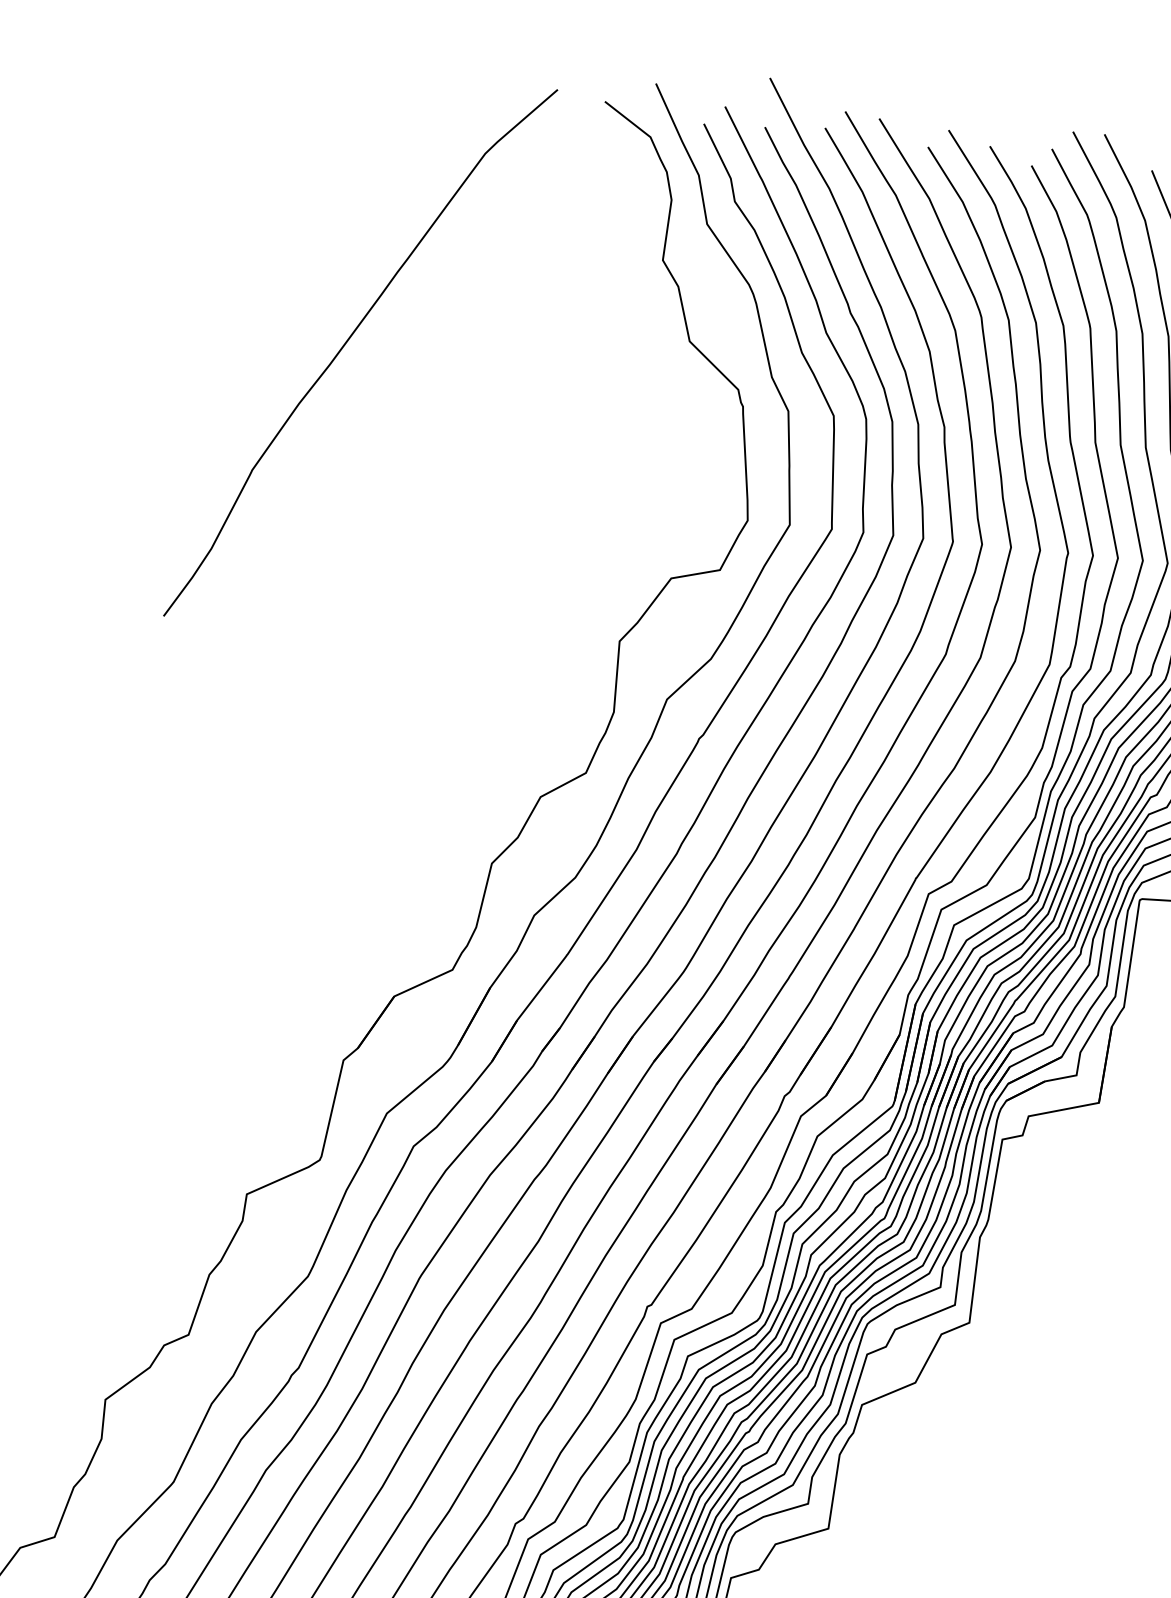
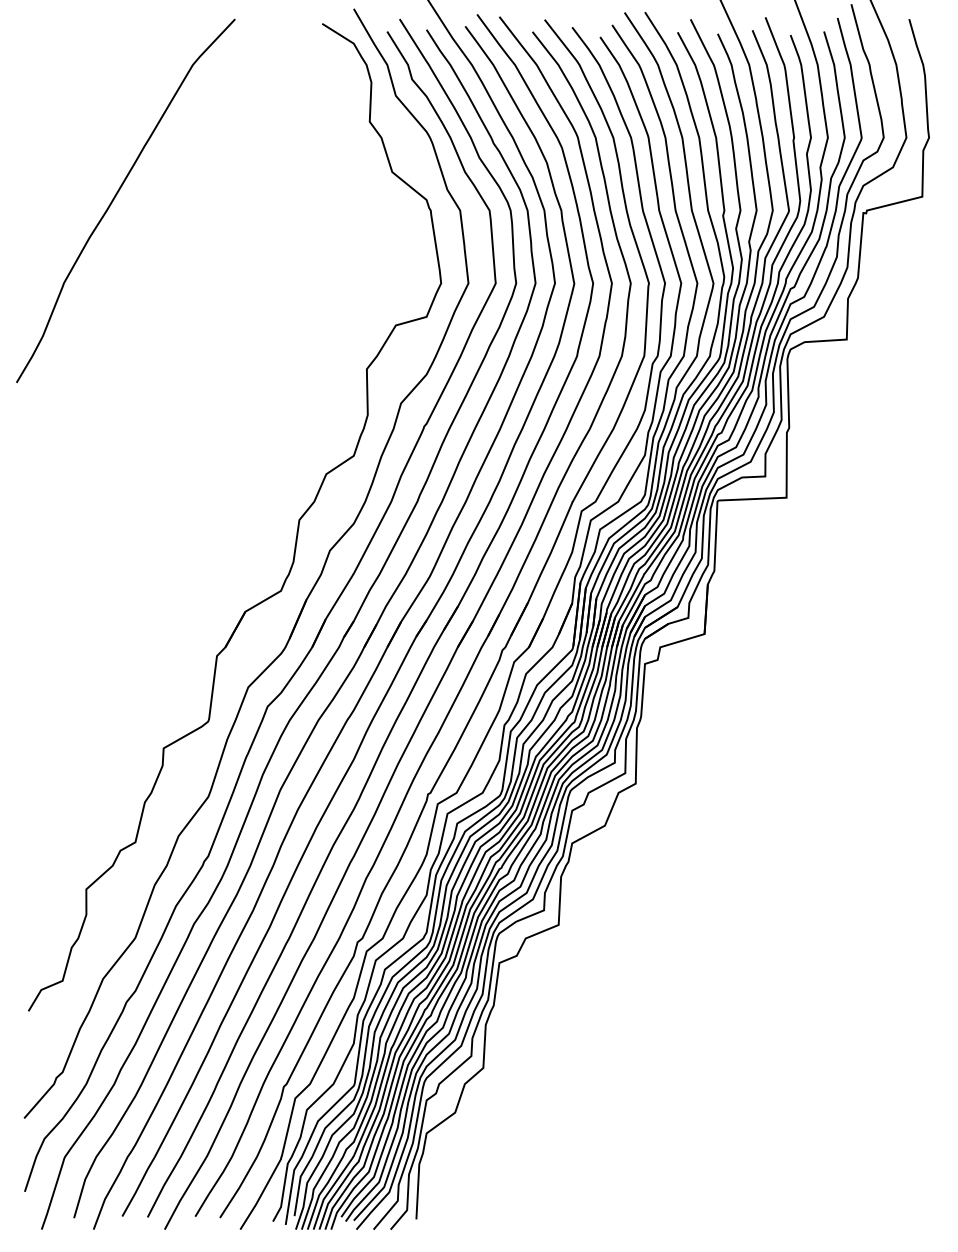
curve: (346, 344) -> (116, 196), moved

